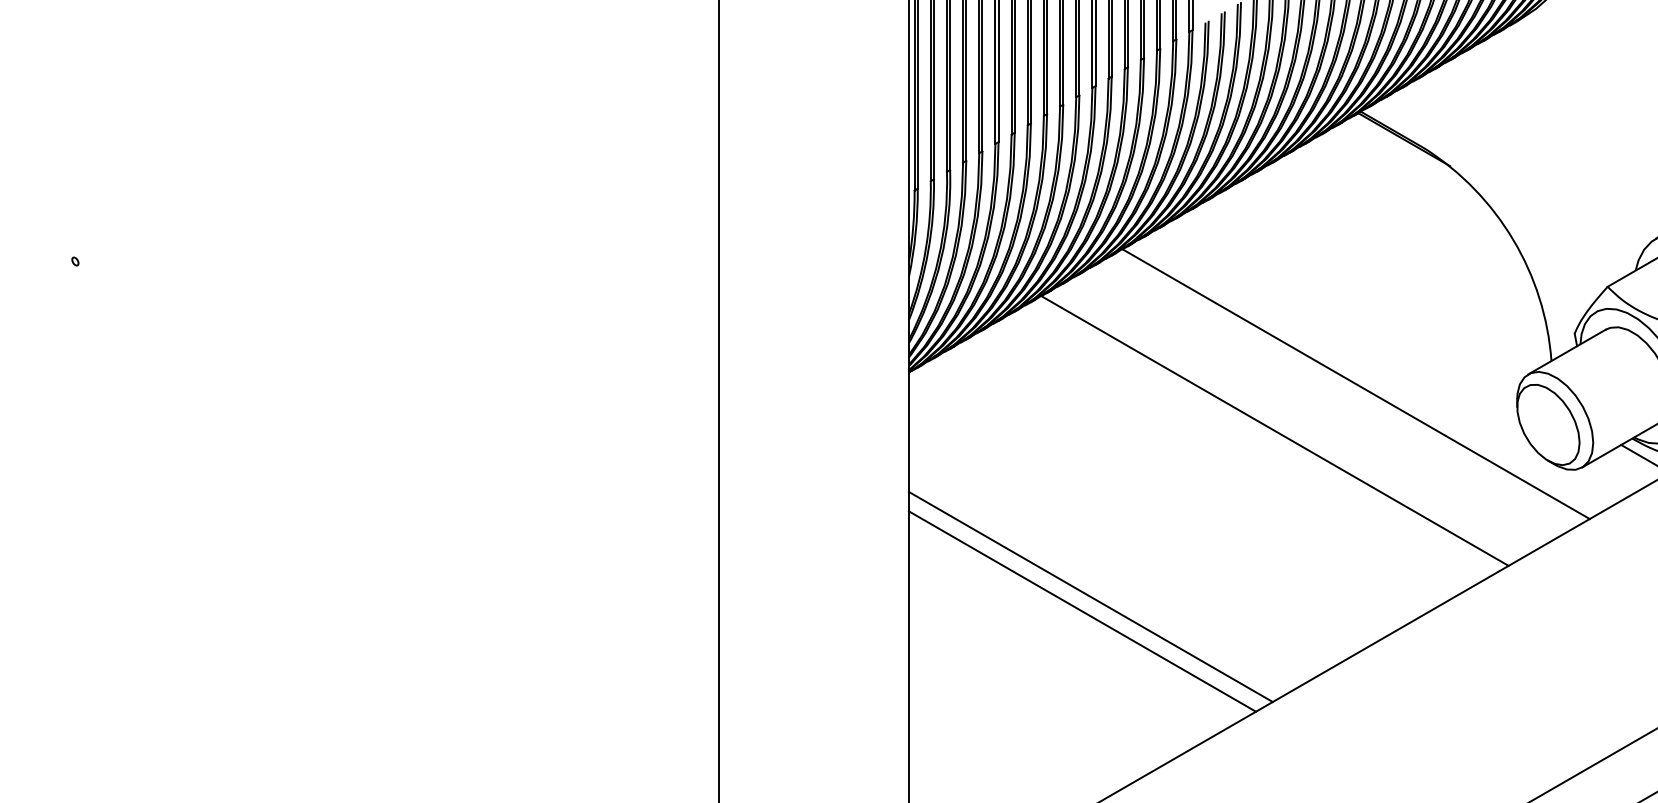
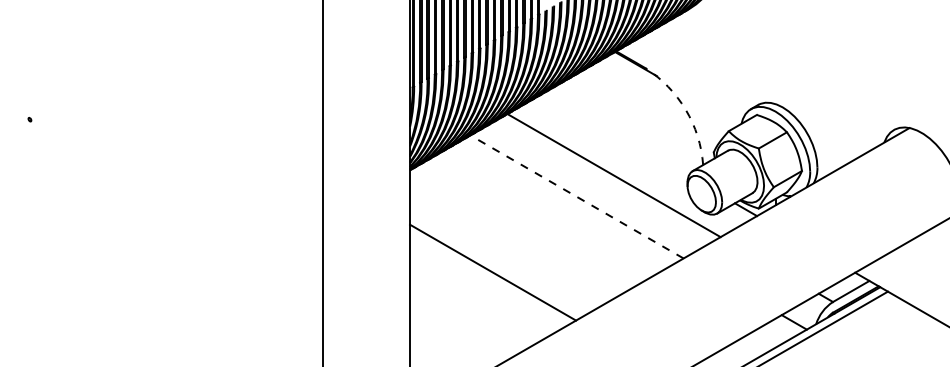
arc: (1512, 239) -> (685, 109), solid -> dashed
line: (1273, 429) -> (576, 196), solid -> dashed
line: (1083, 611) -> (489, 279), removed

